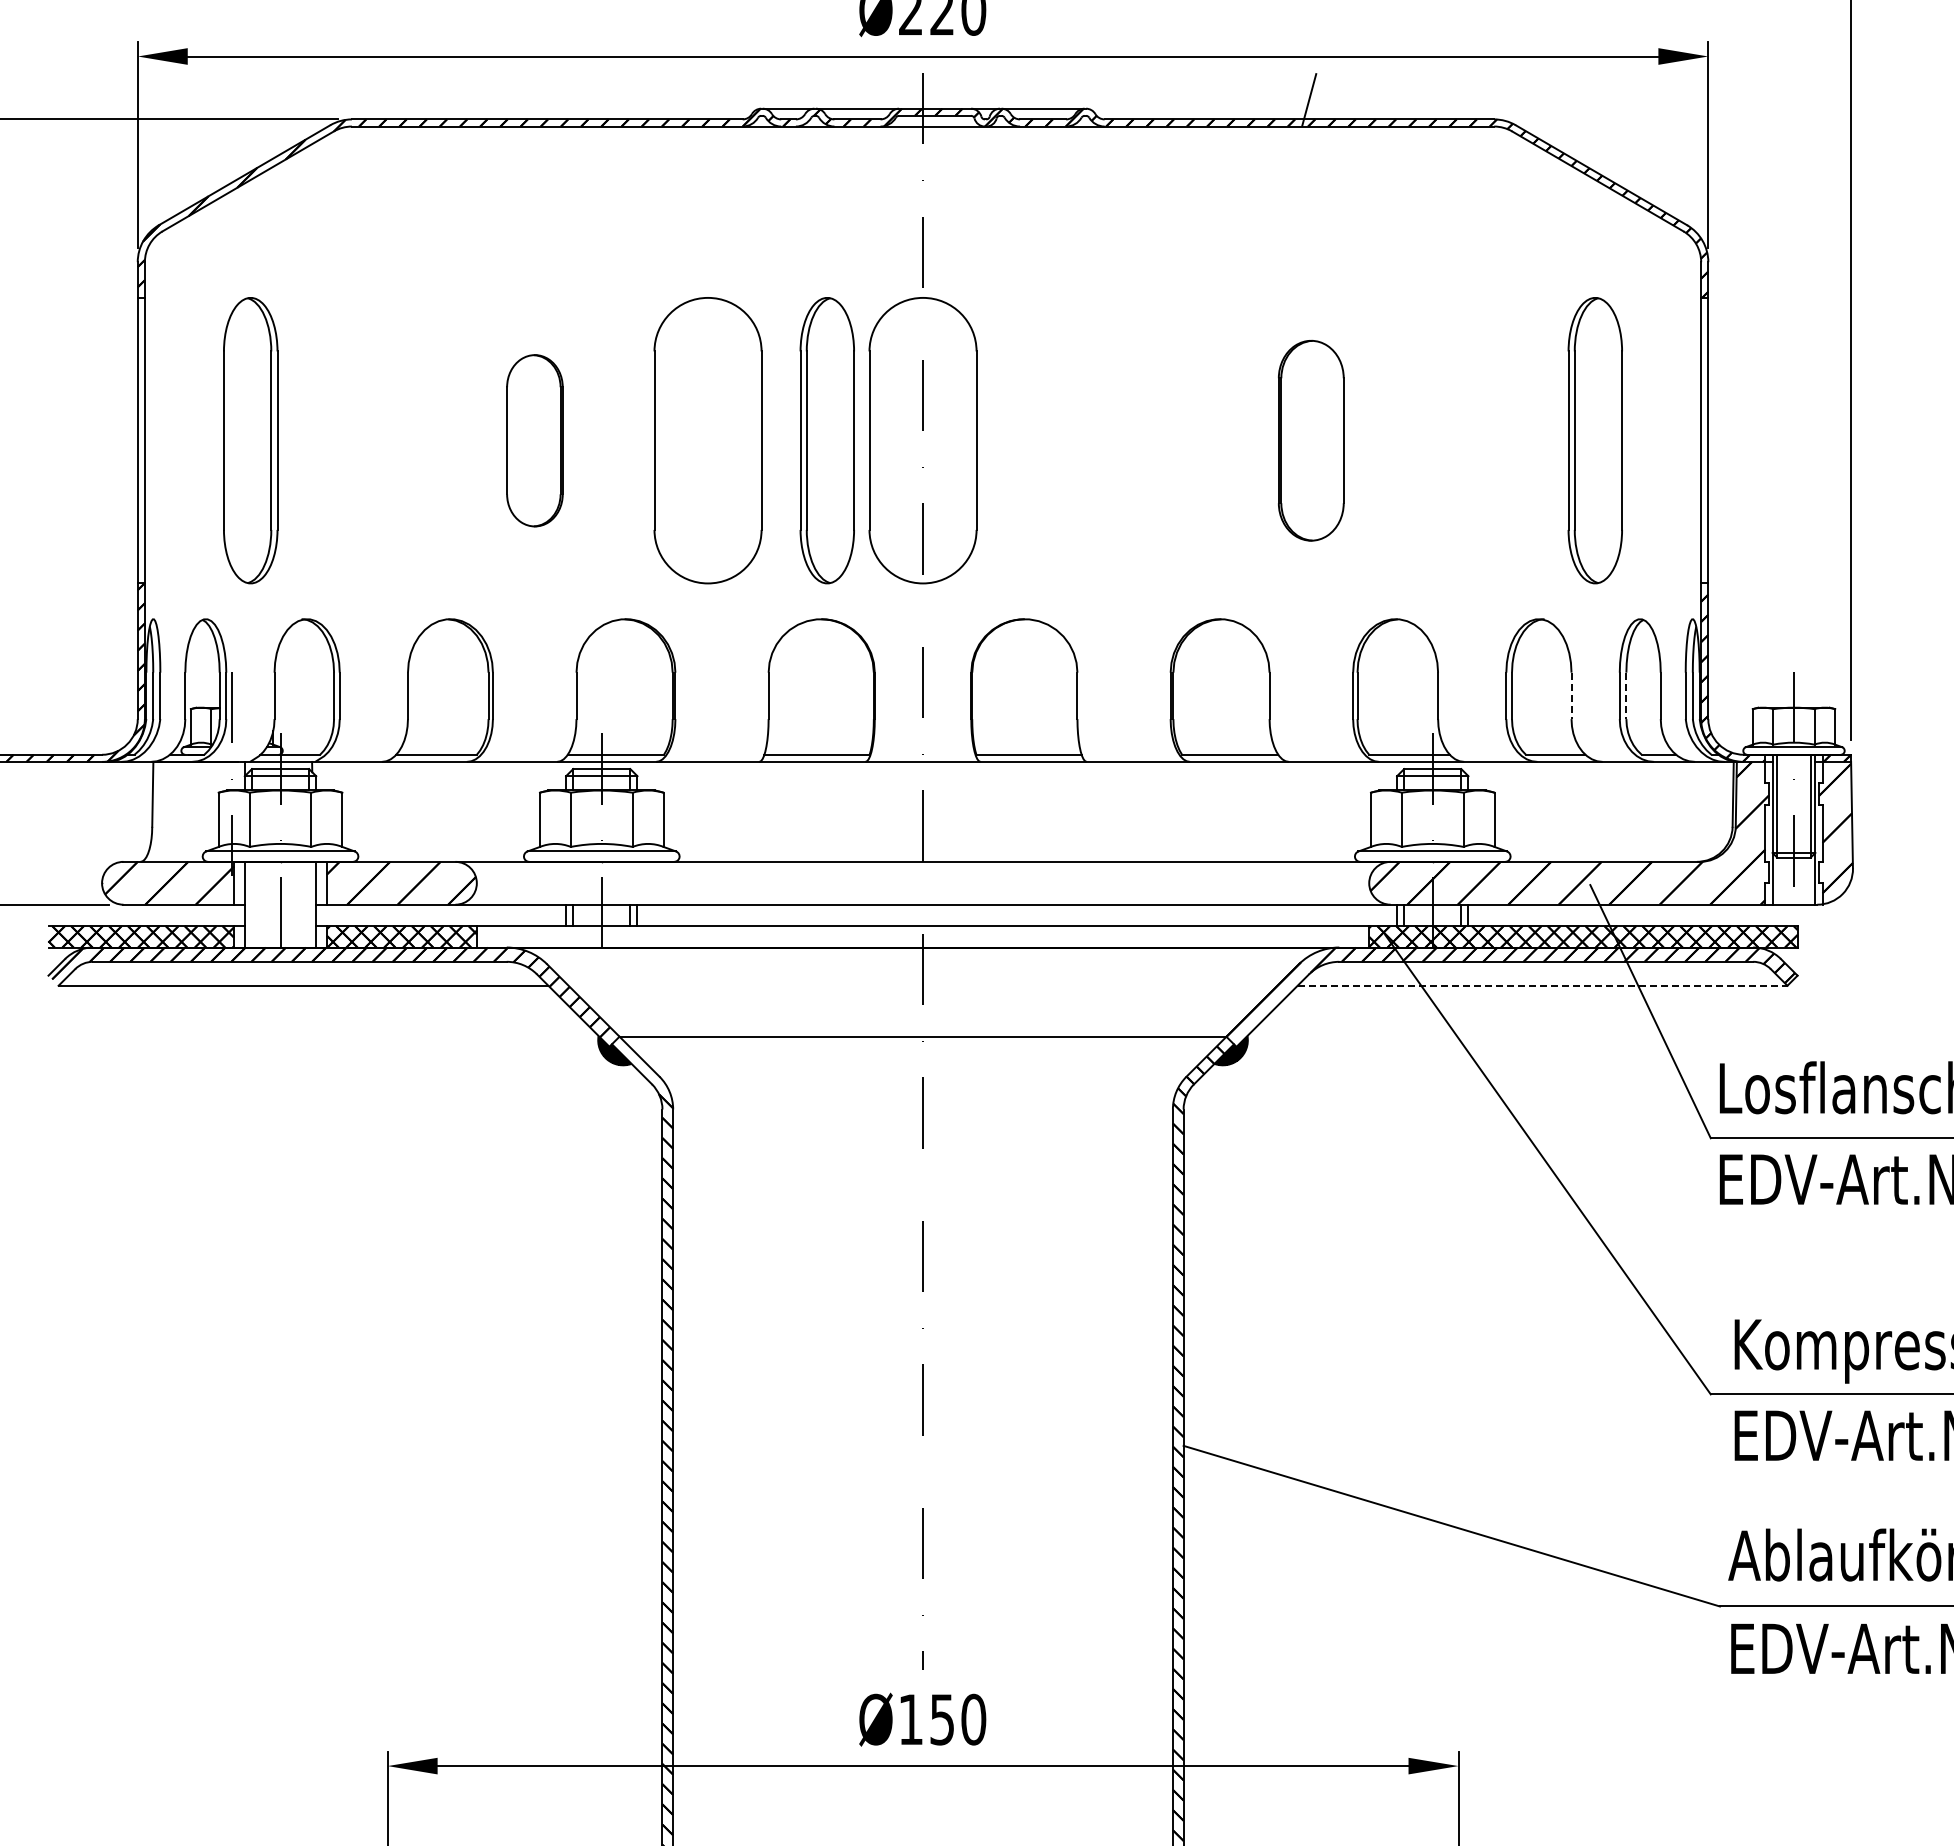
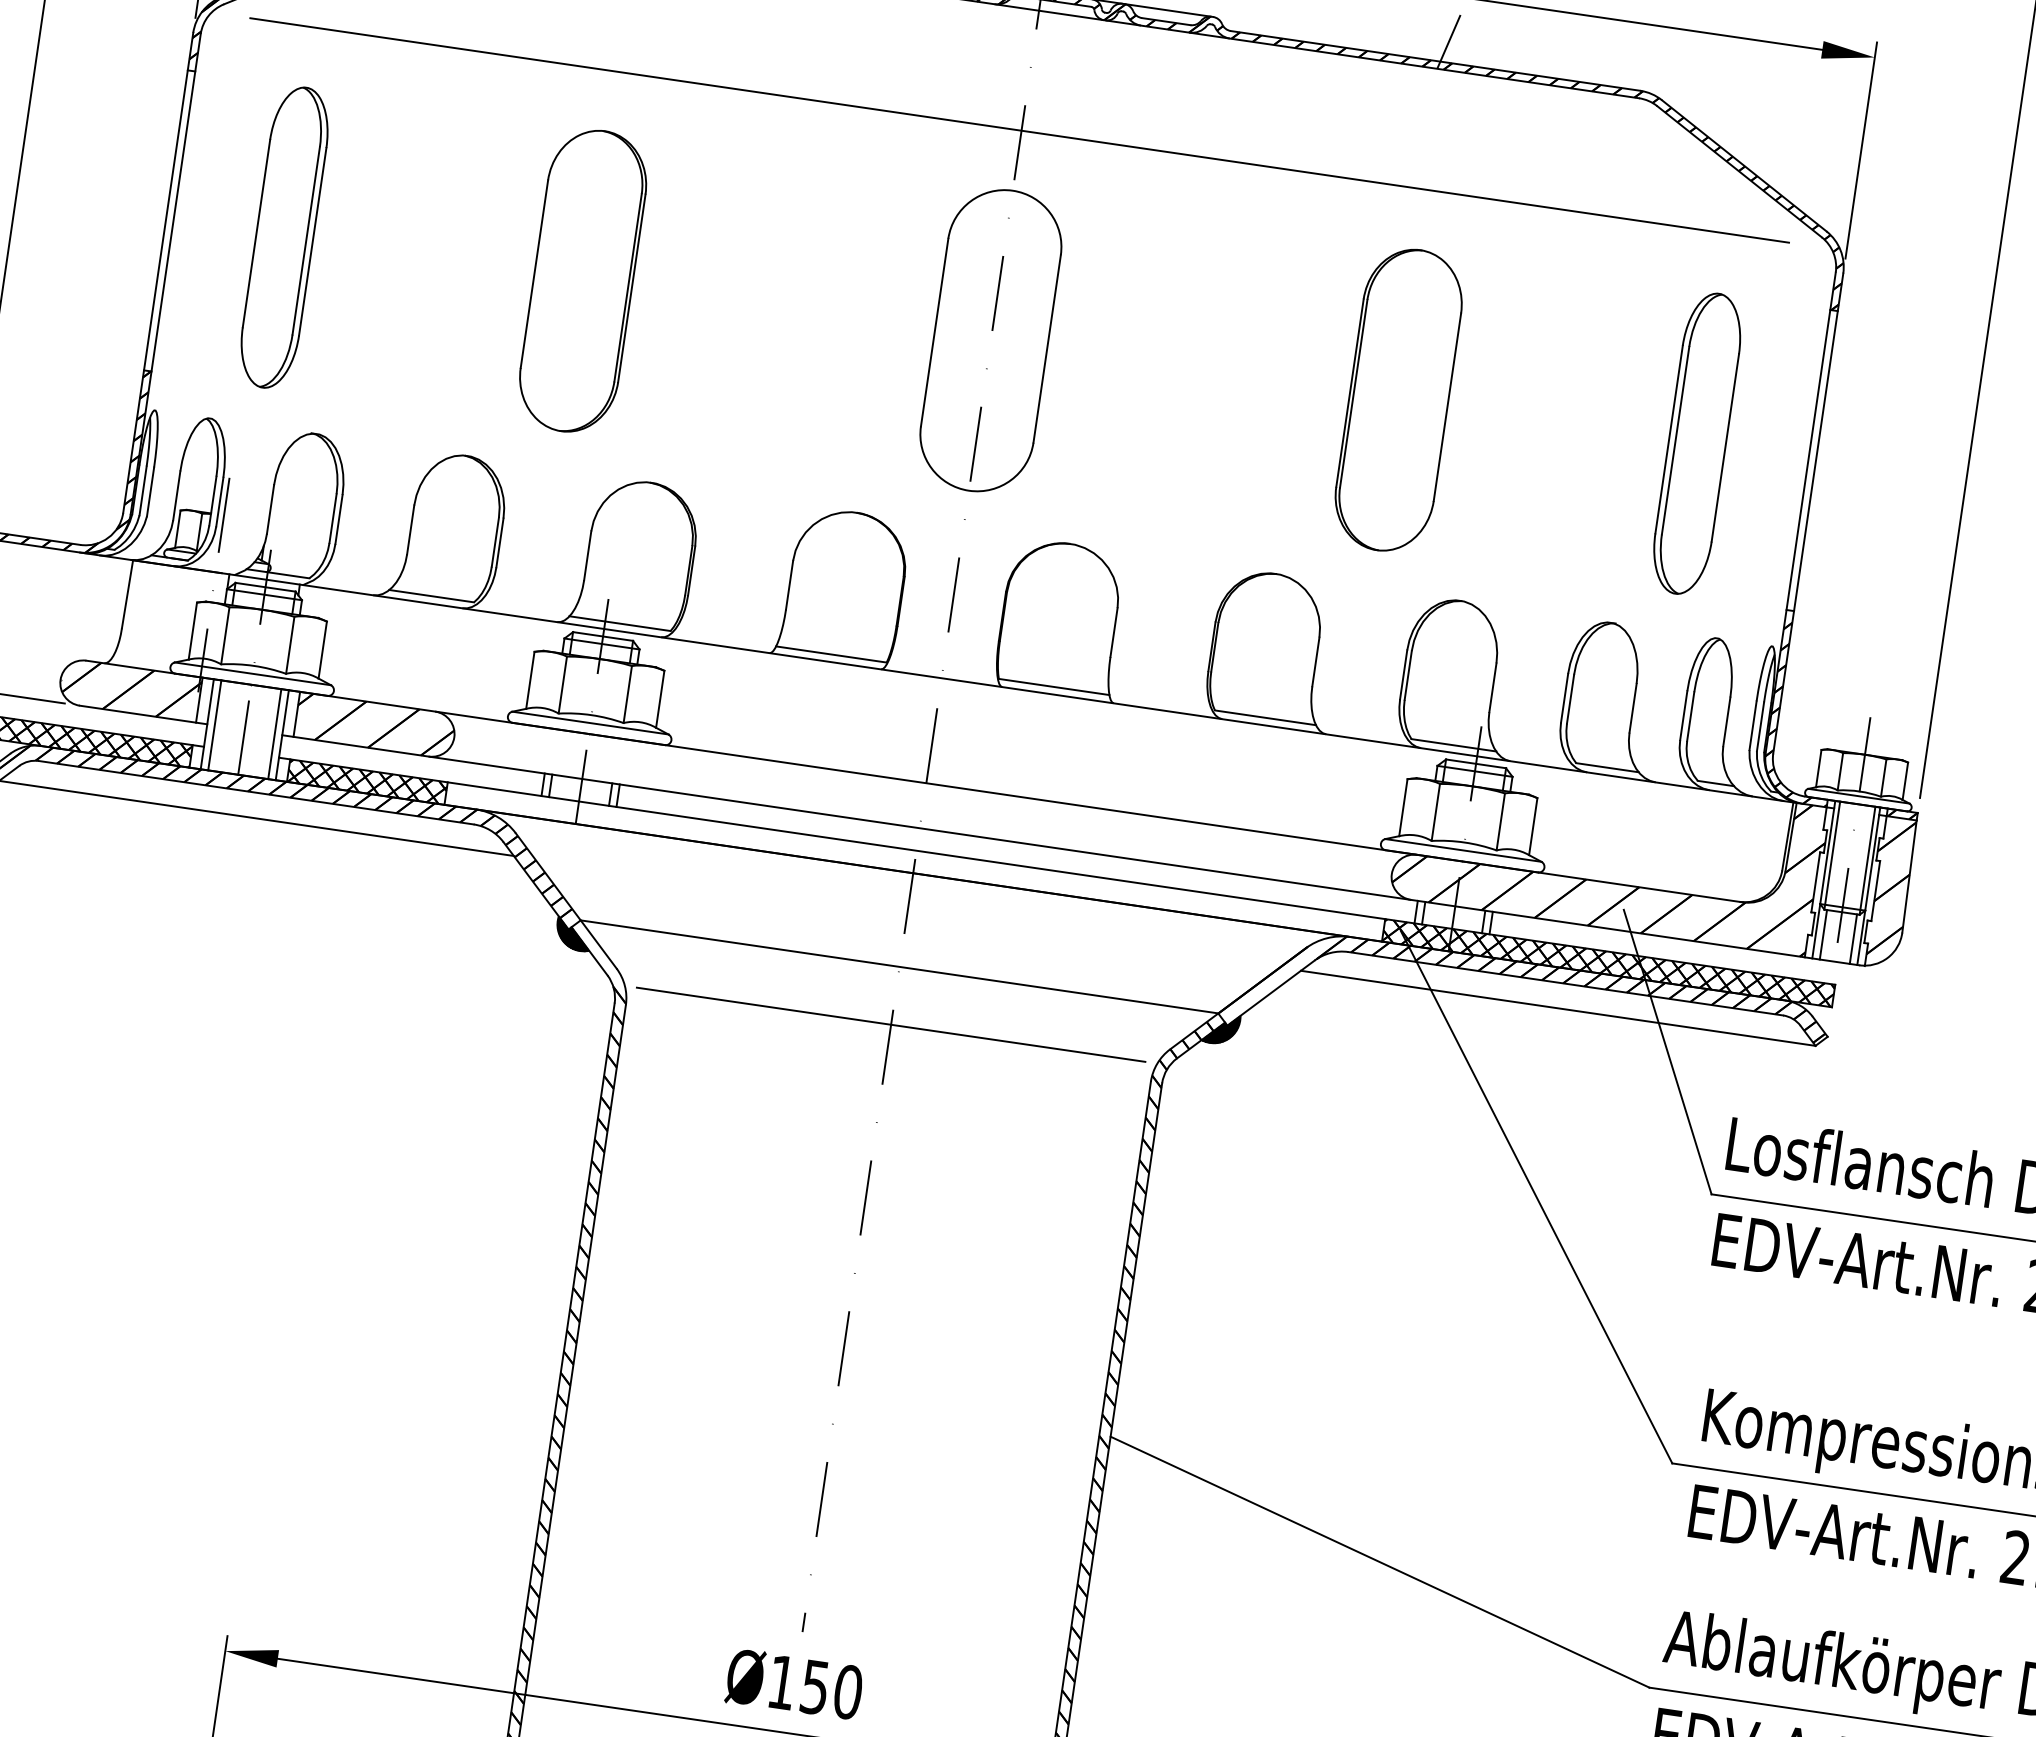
line: (920, 240) -> (1018, 130), added
part: (534, 440) -> (582, 281), size x1.67
part: (707, 440) -> (764, 307), removed
part: (826, 440) -> (889, 325), removed
part: (1311, 440) -> (1399, 400), size x1.43
line: (1571, 696) -> (1632, 708), dashed -> solid
line: (1626, 696) -> (1690, 717), dashed -> solid
line: (1779, 880) -> (1823, 934), added
line: (1808, 880) -> (1853, 938), added
line: (251, 904) -> (214, 725), added
line: (309, 904) -> (275, 733), added
line: (1542, 985) -> (1558, 1008), dashed -> solid
line: (923, 1091) -> (891, 1024), added

